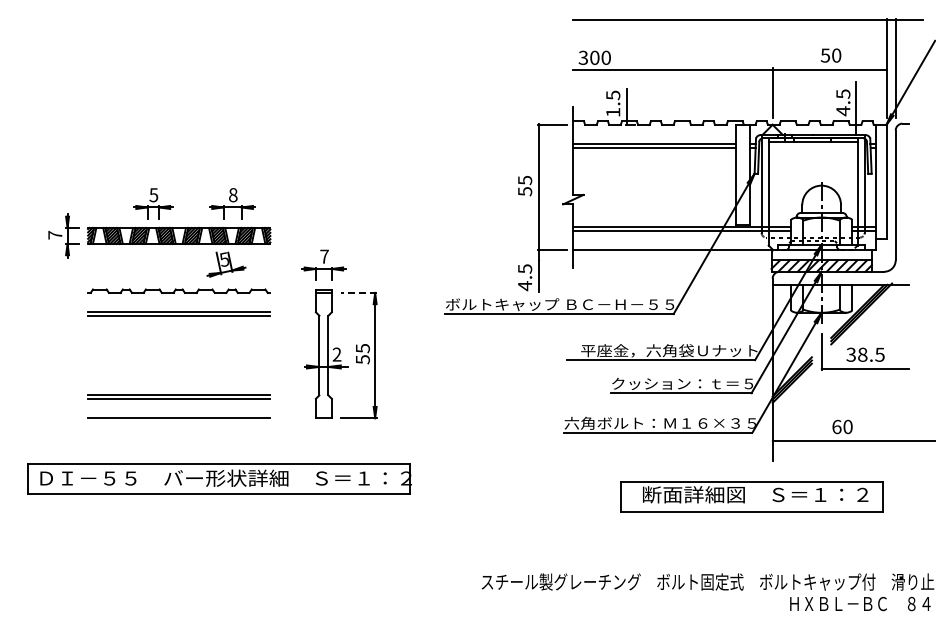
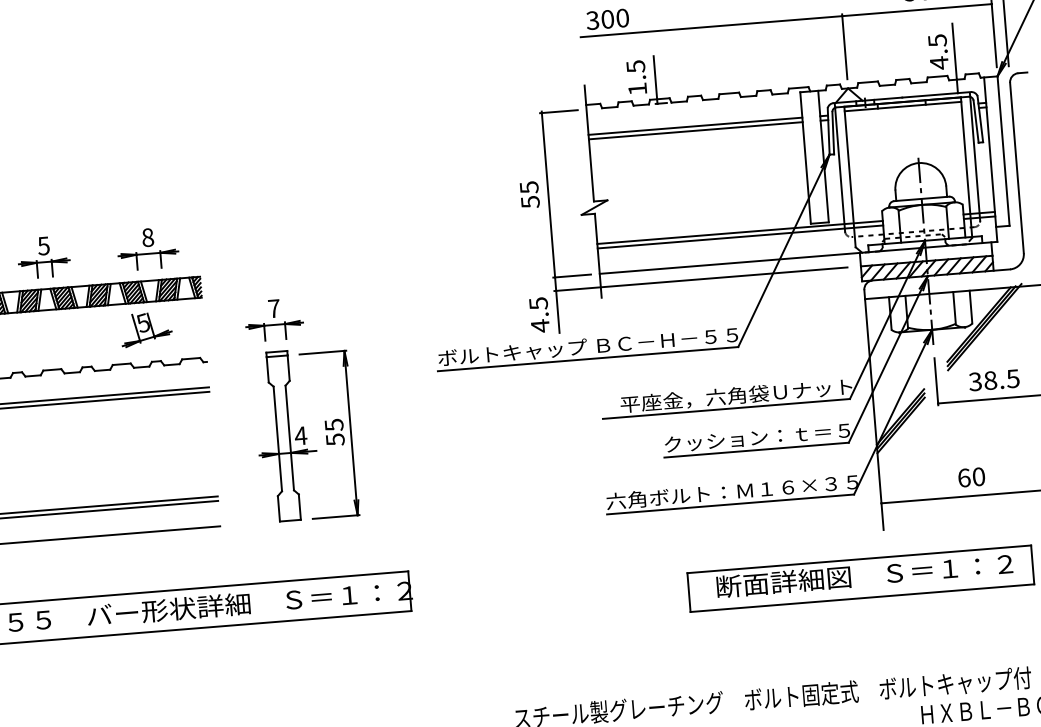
line: (649, 260) -> (700, 279), added
line: (358, 292) -> (322, 352), dashed -> solid
text: (336, 354) -> (300, 435), 2 -> 4

